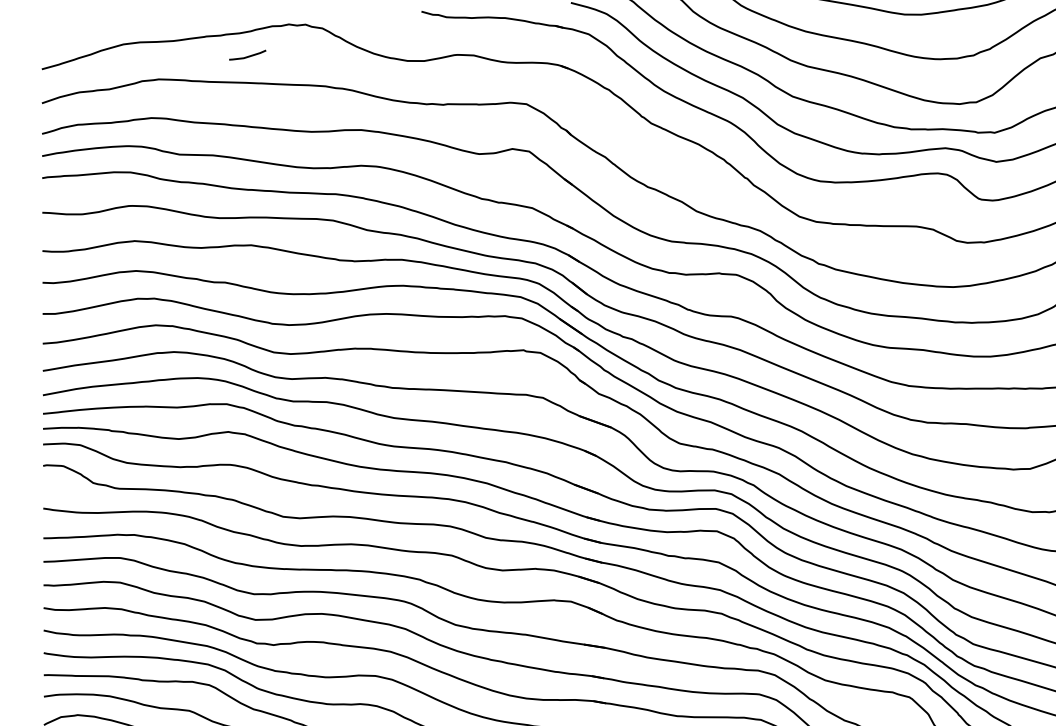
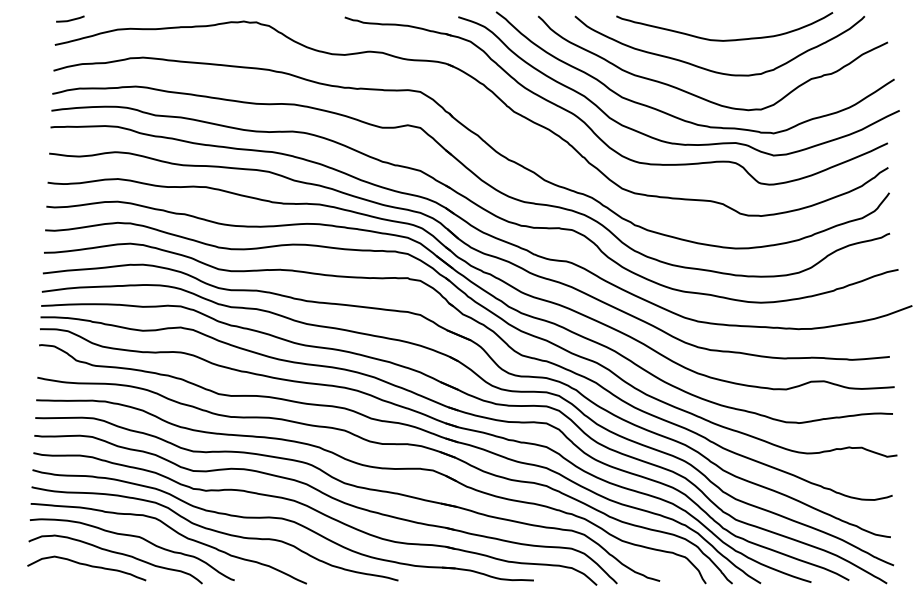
line: (247, 55) -> (70, 19), moved

